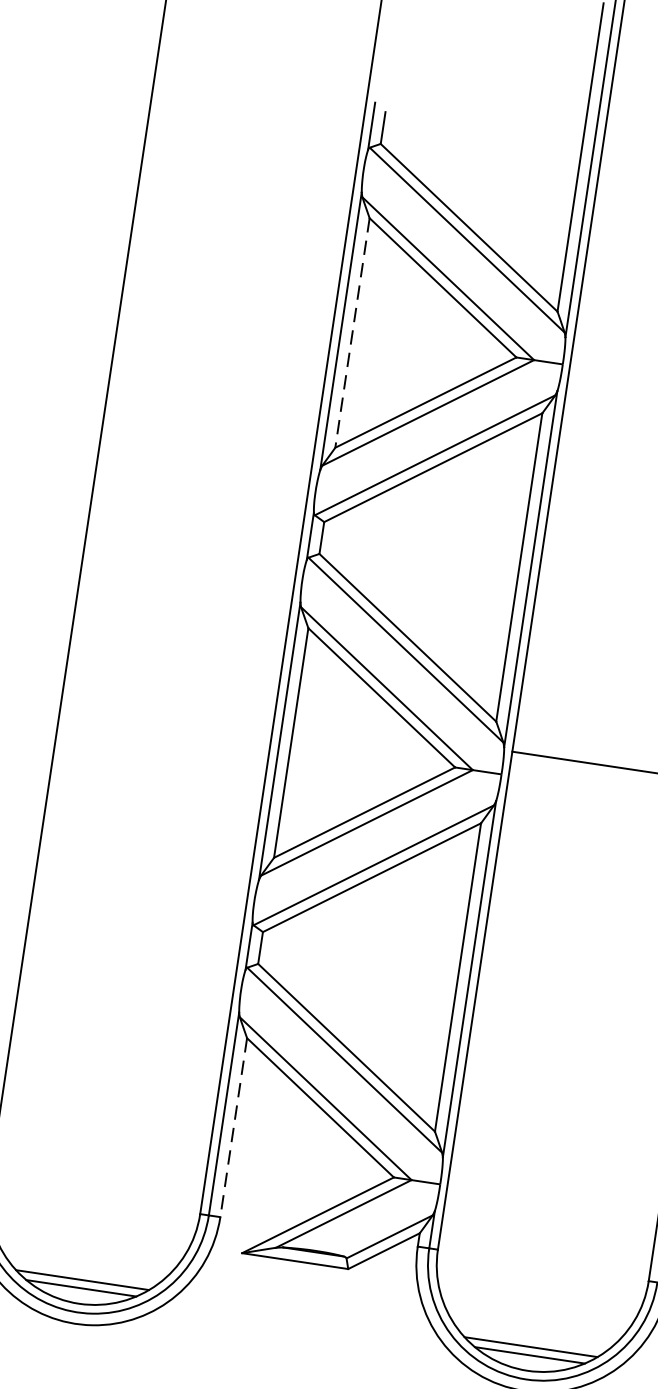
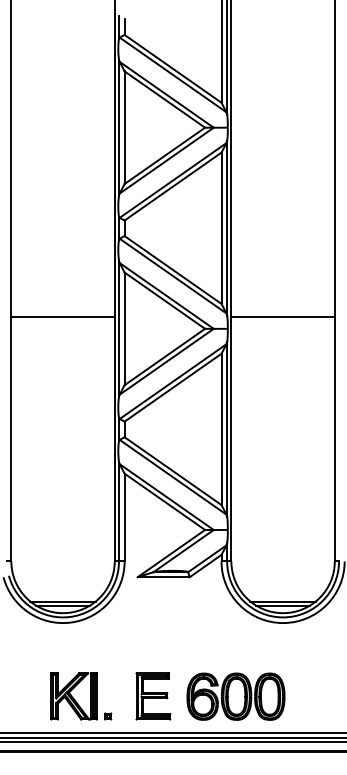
line: (351, 334) -> (124, 128), dashed -> solid
line: (168, 700) -> (62, 317), added
line: (233, 1127) -> (124, 517), dashed -> solid

